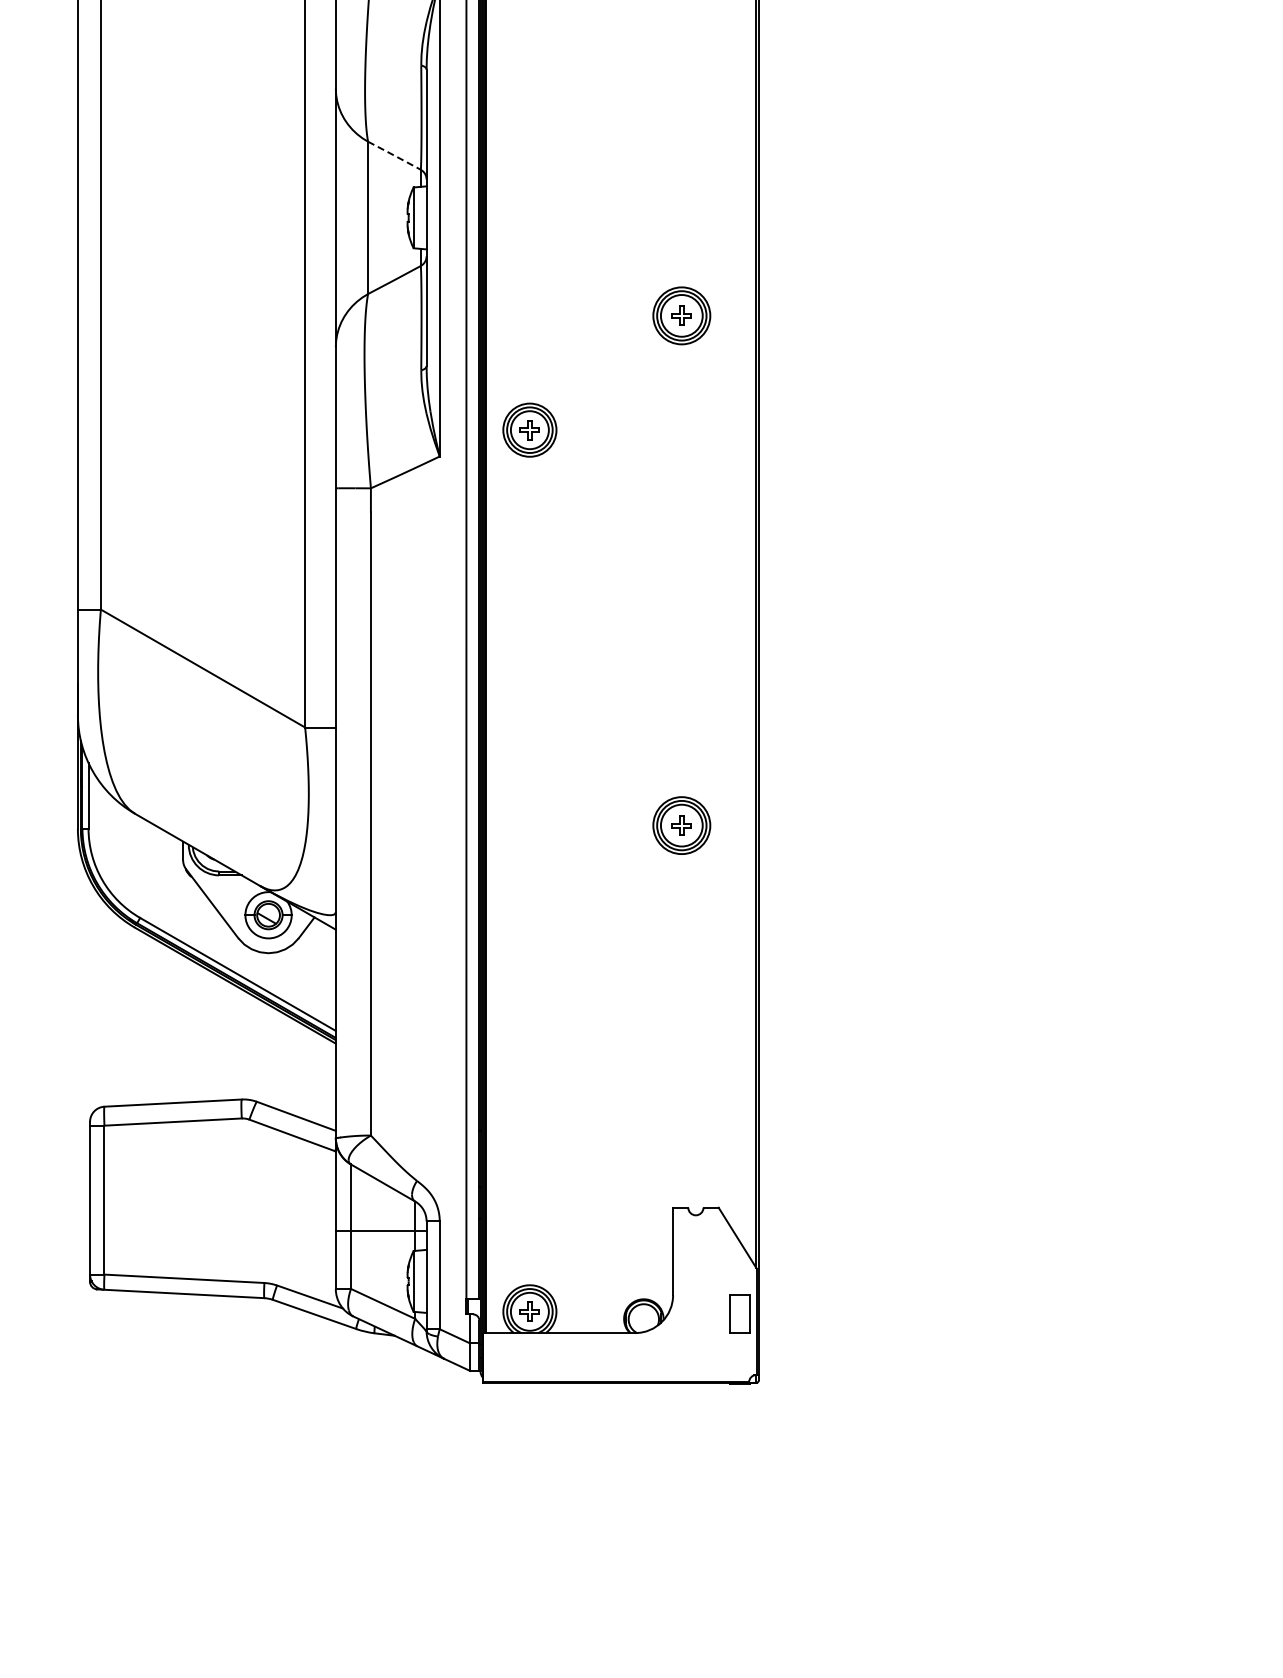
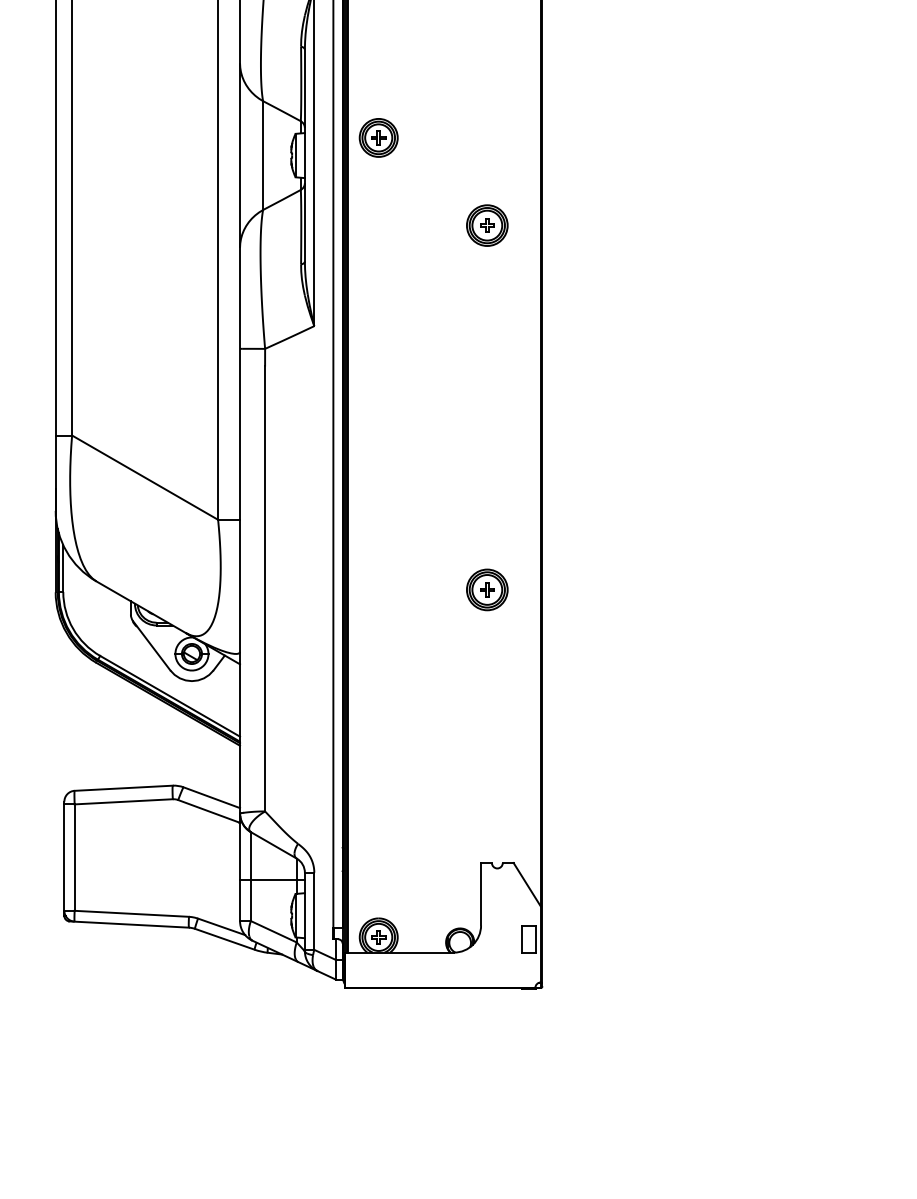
line: (394, 155) -> (281, 111), dashed -> solid
part: (529, 429) -> (378, 137), moved

